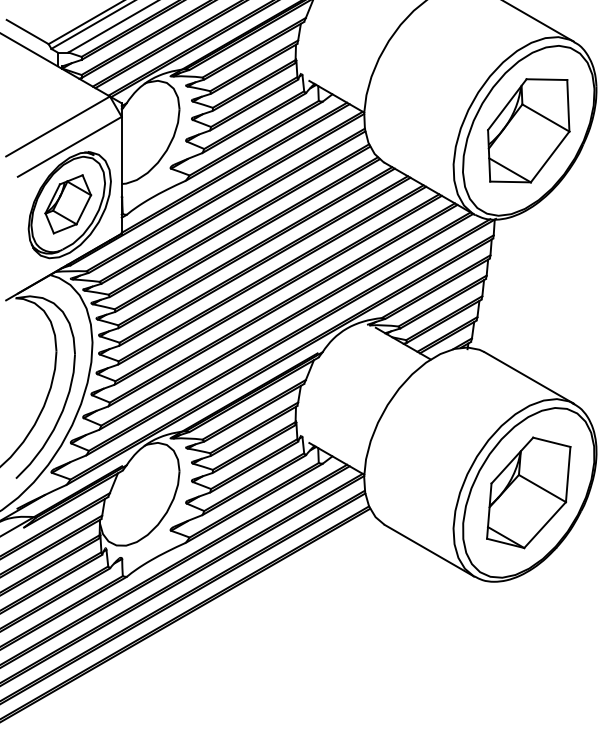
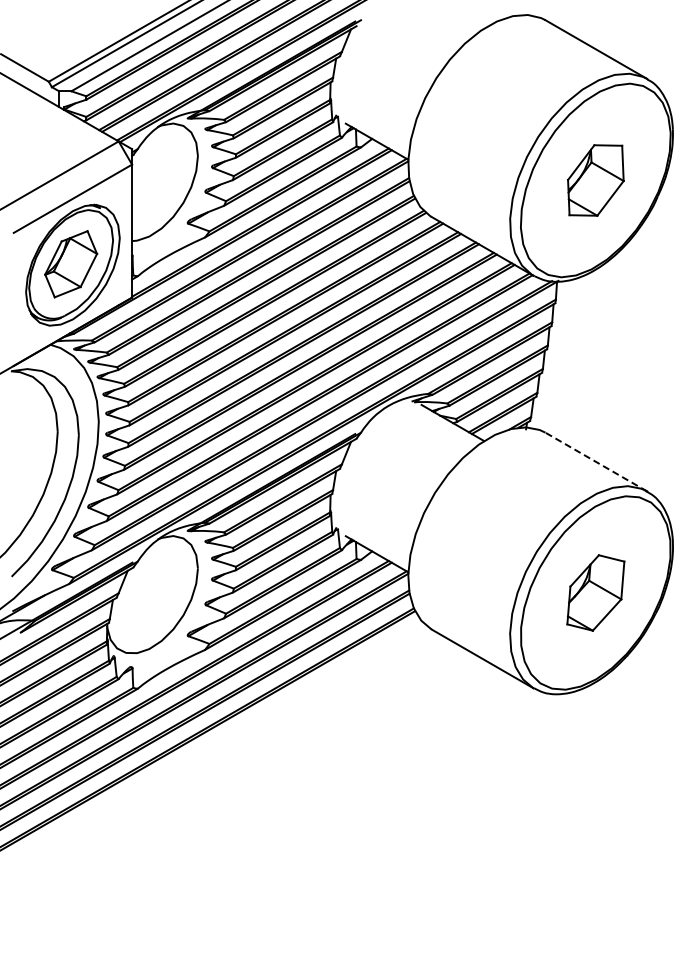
part: (528, 130) -> (595, 180), size x0.6
line: (529, 378) -> (596, 462), solid -> dashed
part: (528, 492) -> (595, 592), size x0.6

